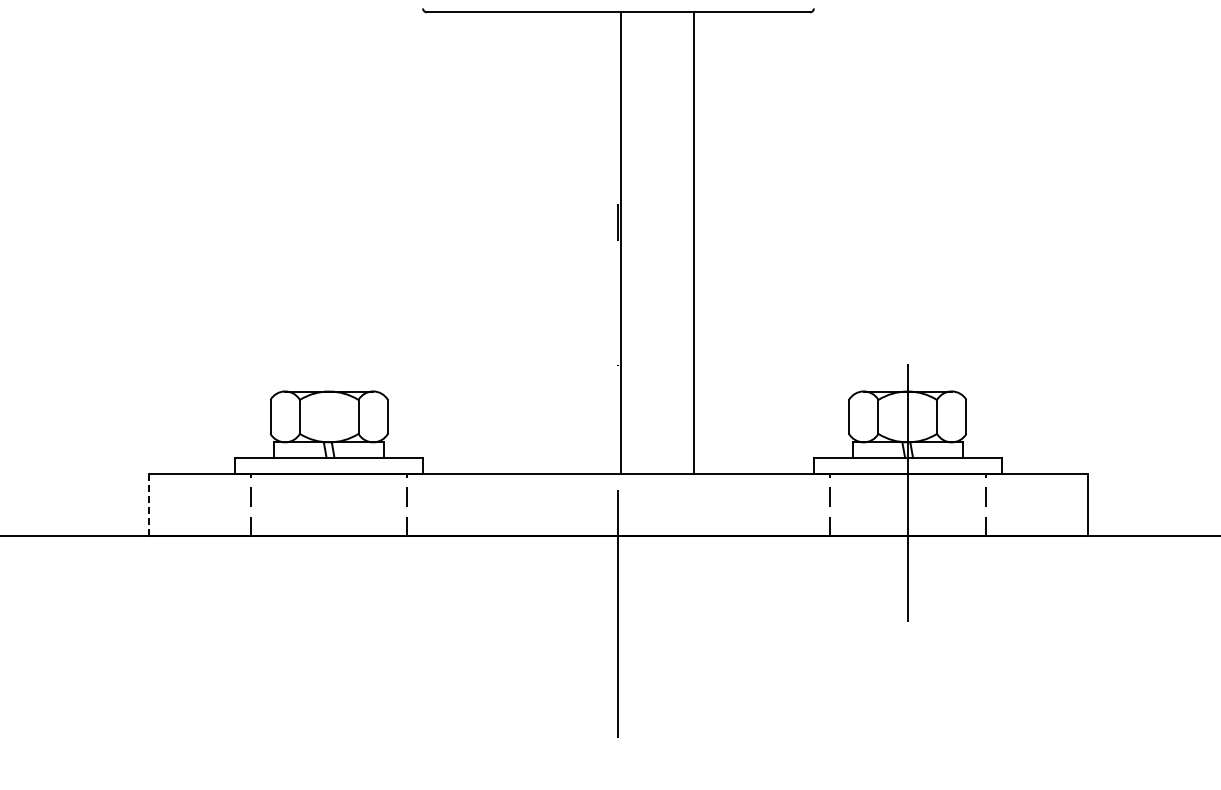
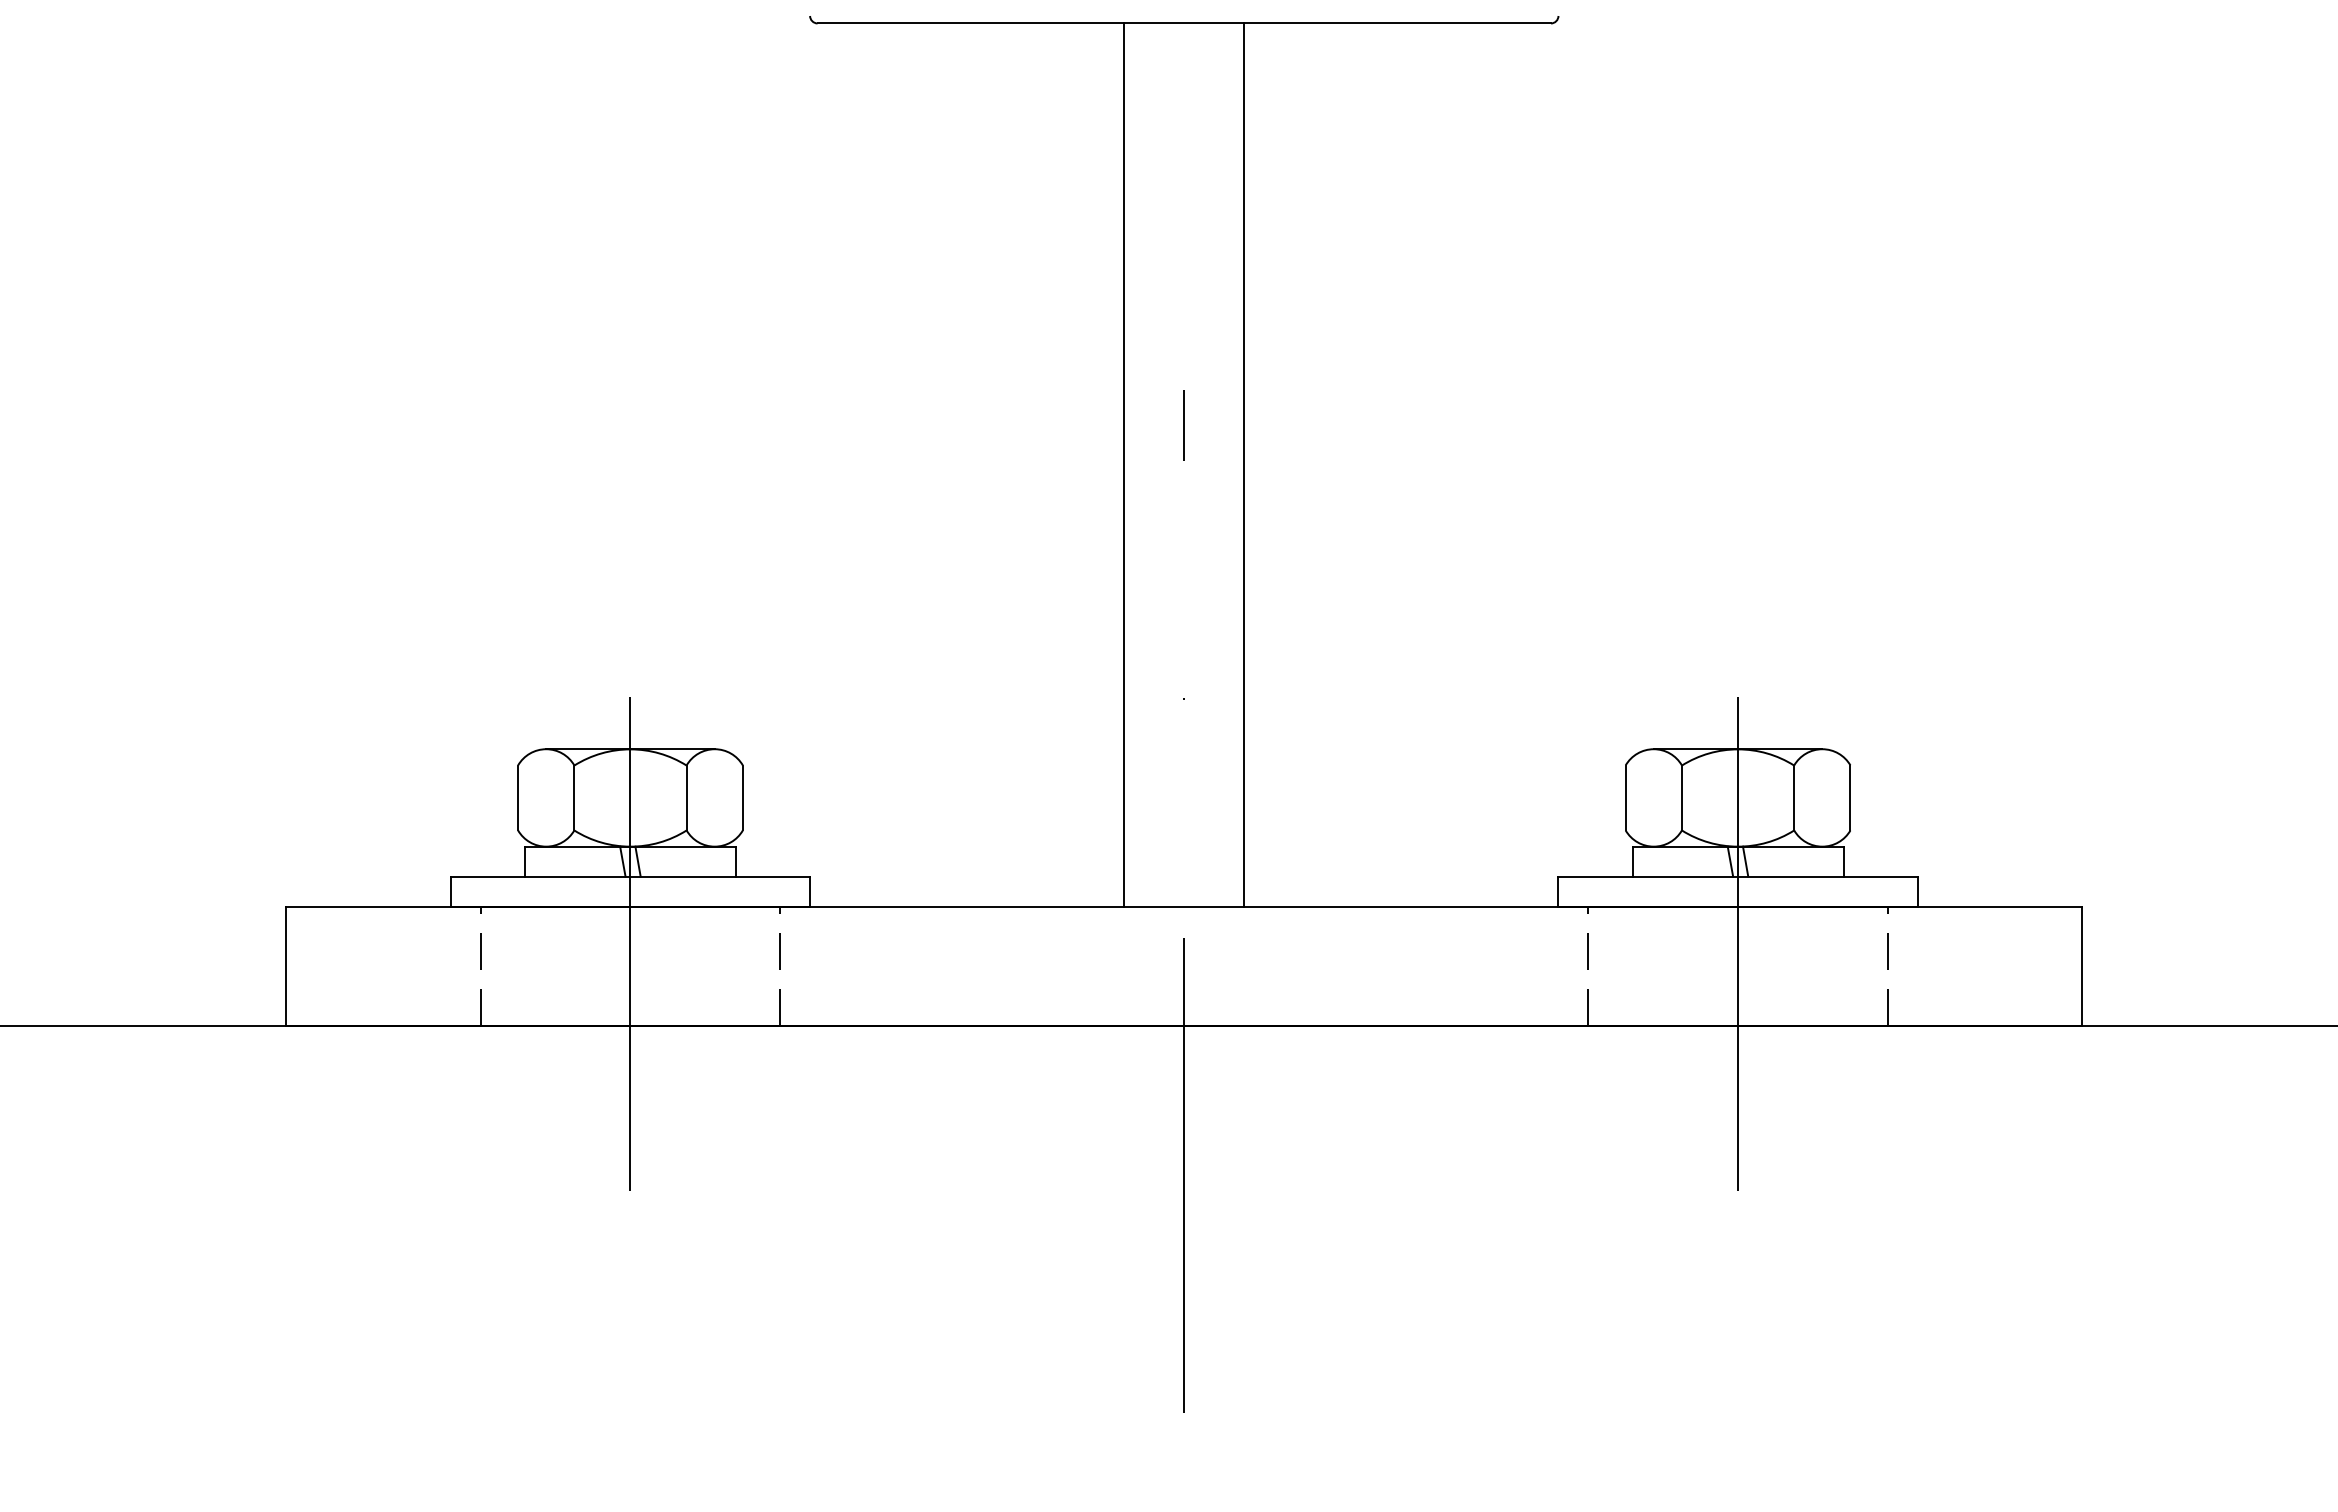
line: (621, 242) -> (1124, 464), moved
line: (693, 242) -> (1243, 464), moved
line: (329, 493) -> (631, 944), added
line: (149, 504) -> (286, 965), dashed -> solid

